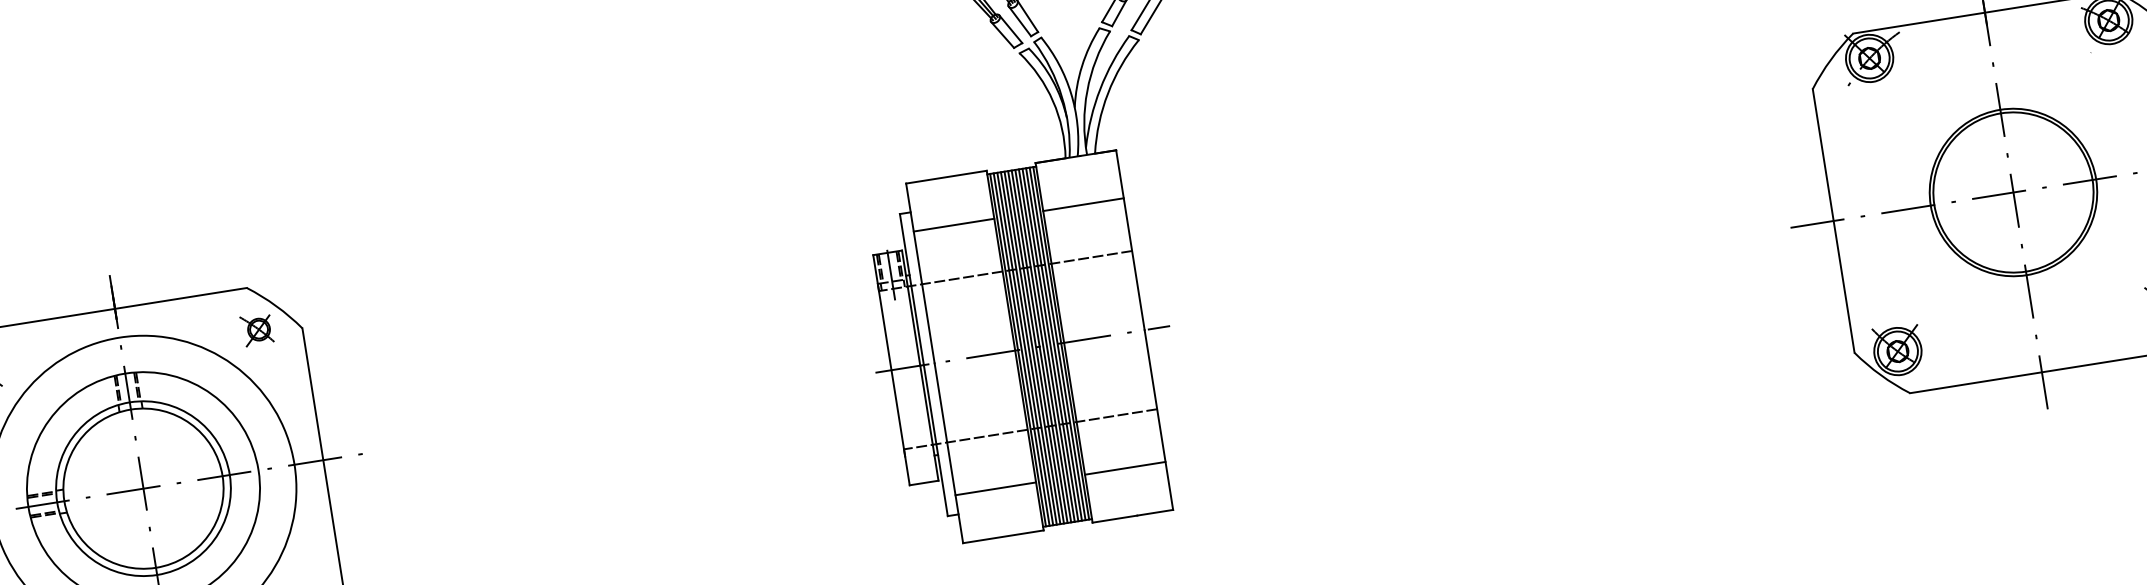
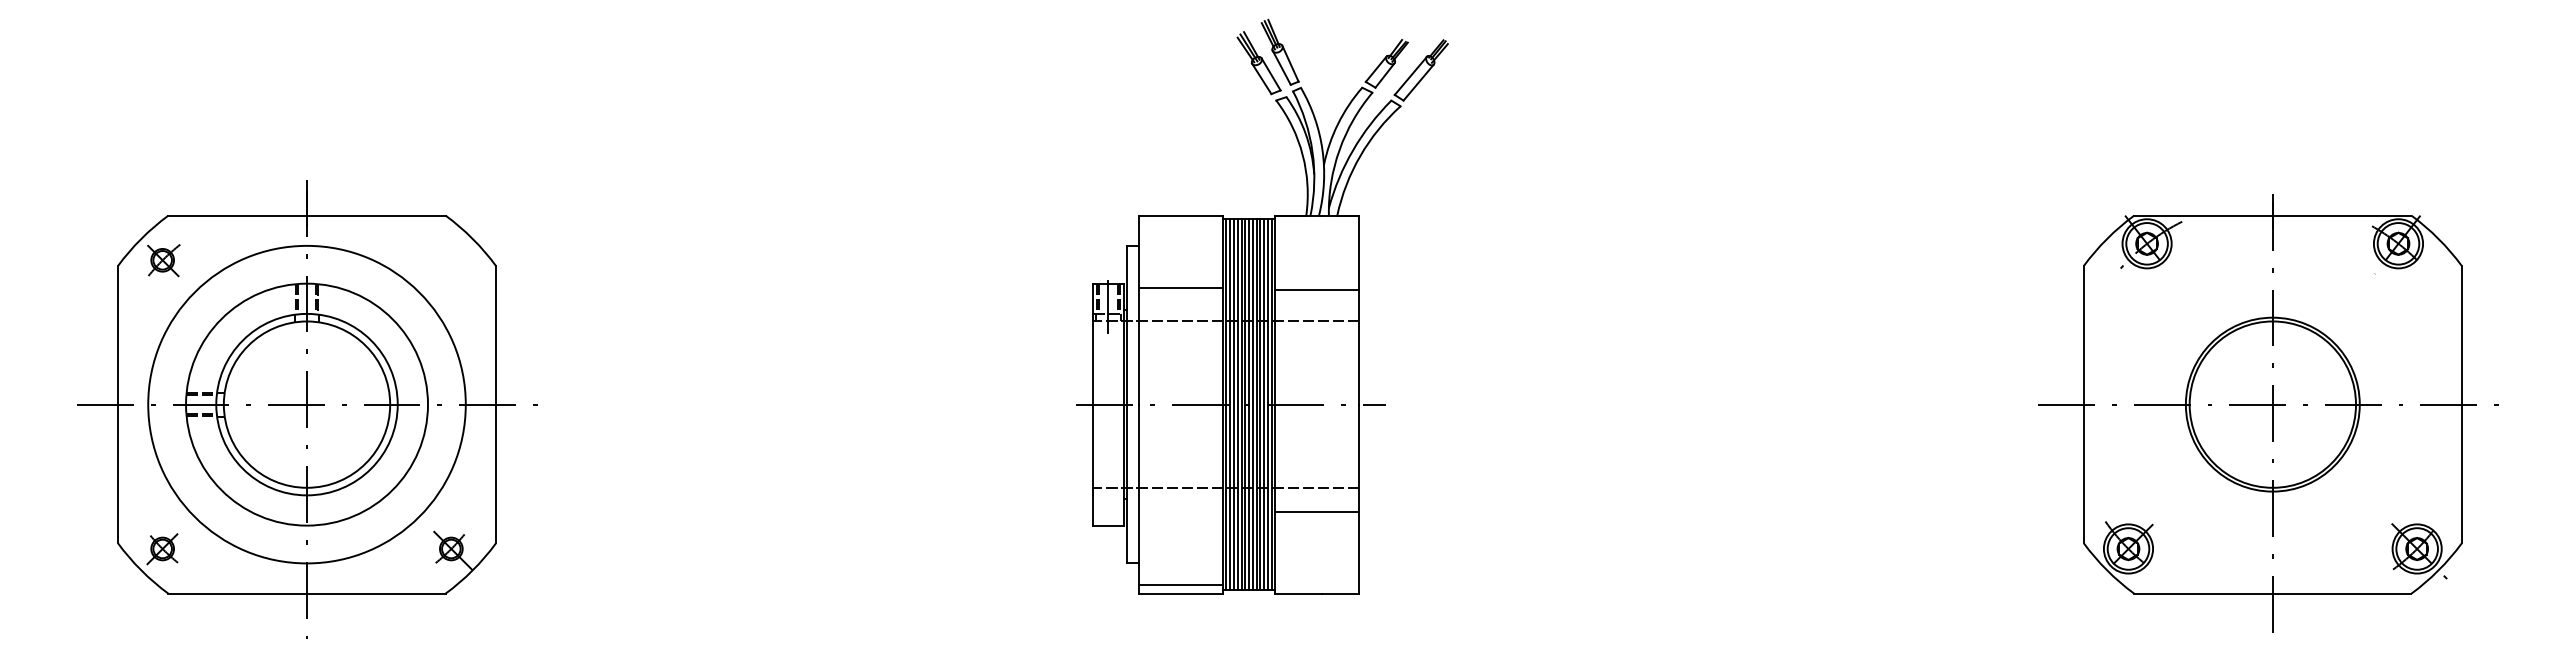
line: (1082, 205) -> (1316, 290), moved
line: (953, 225) -> (1180, 288), moved
part: (257, 330) -> (449, 260), removed
line: (1124, 468) -> (1316, 512), moved
line: (995, 489) -> (1180, 585), moved

